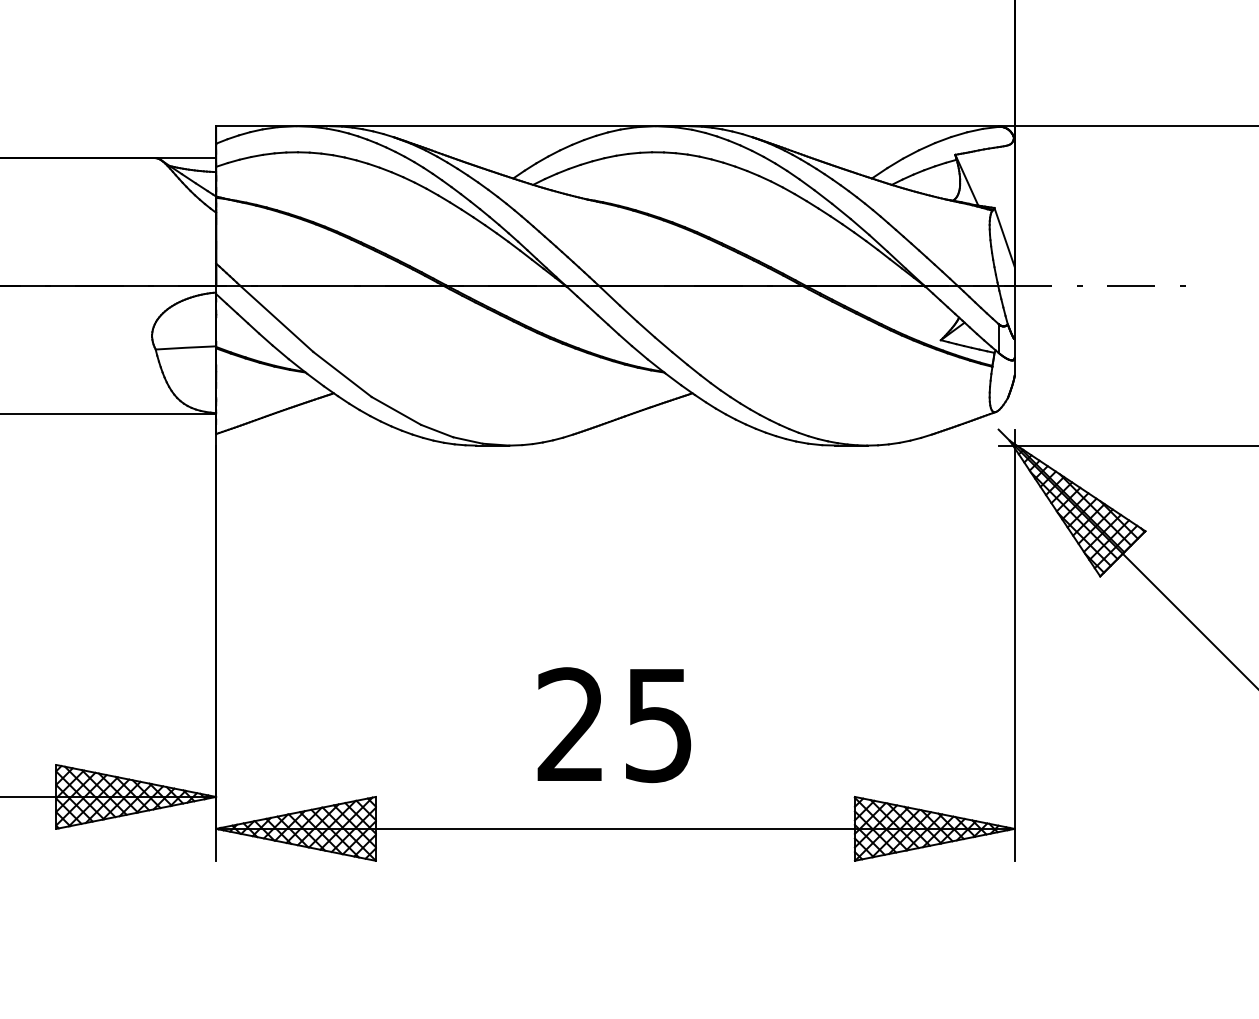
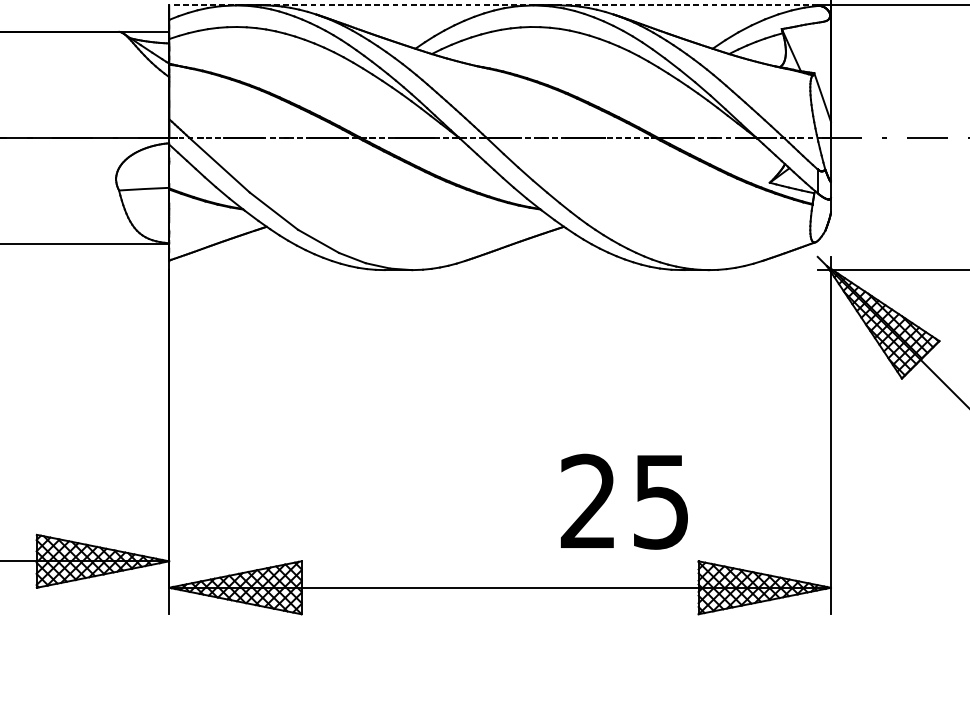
line: (606, 126) -> (492, 5), solid -> dashed
line: (616, 285) -> (501, 137), solid -> dashed
text: (614, 725) -> (624, 502), moved

